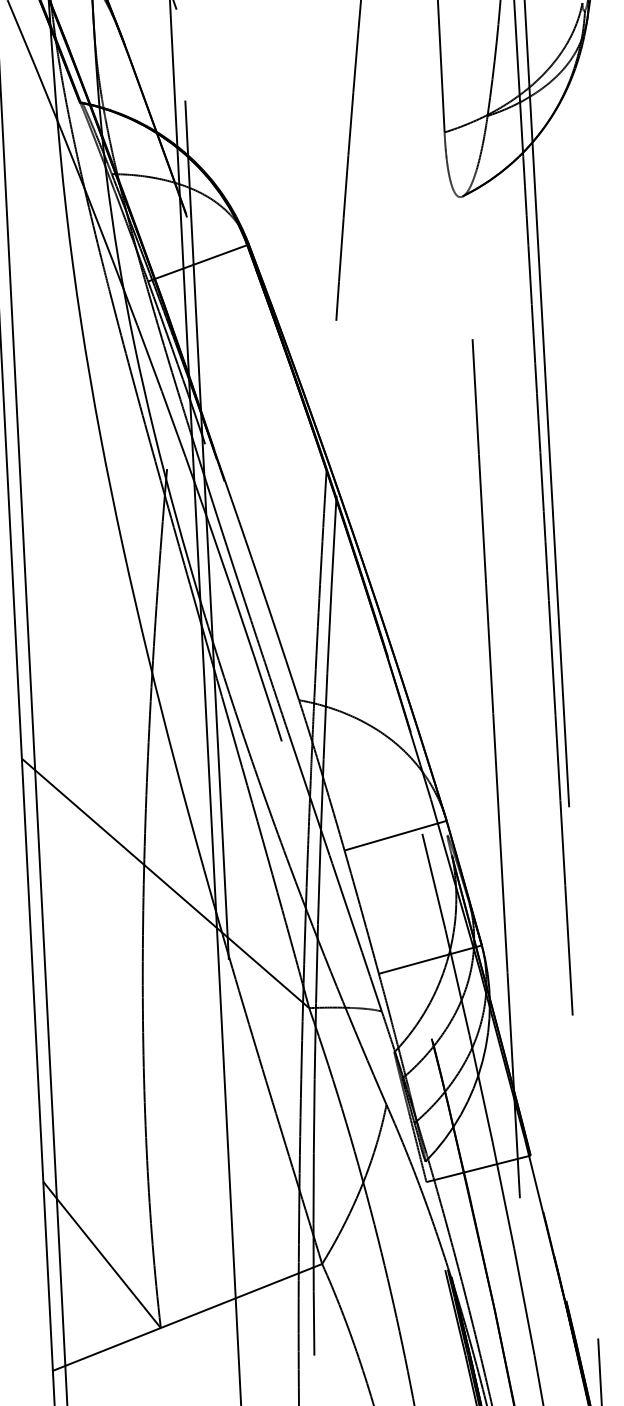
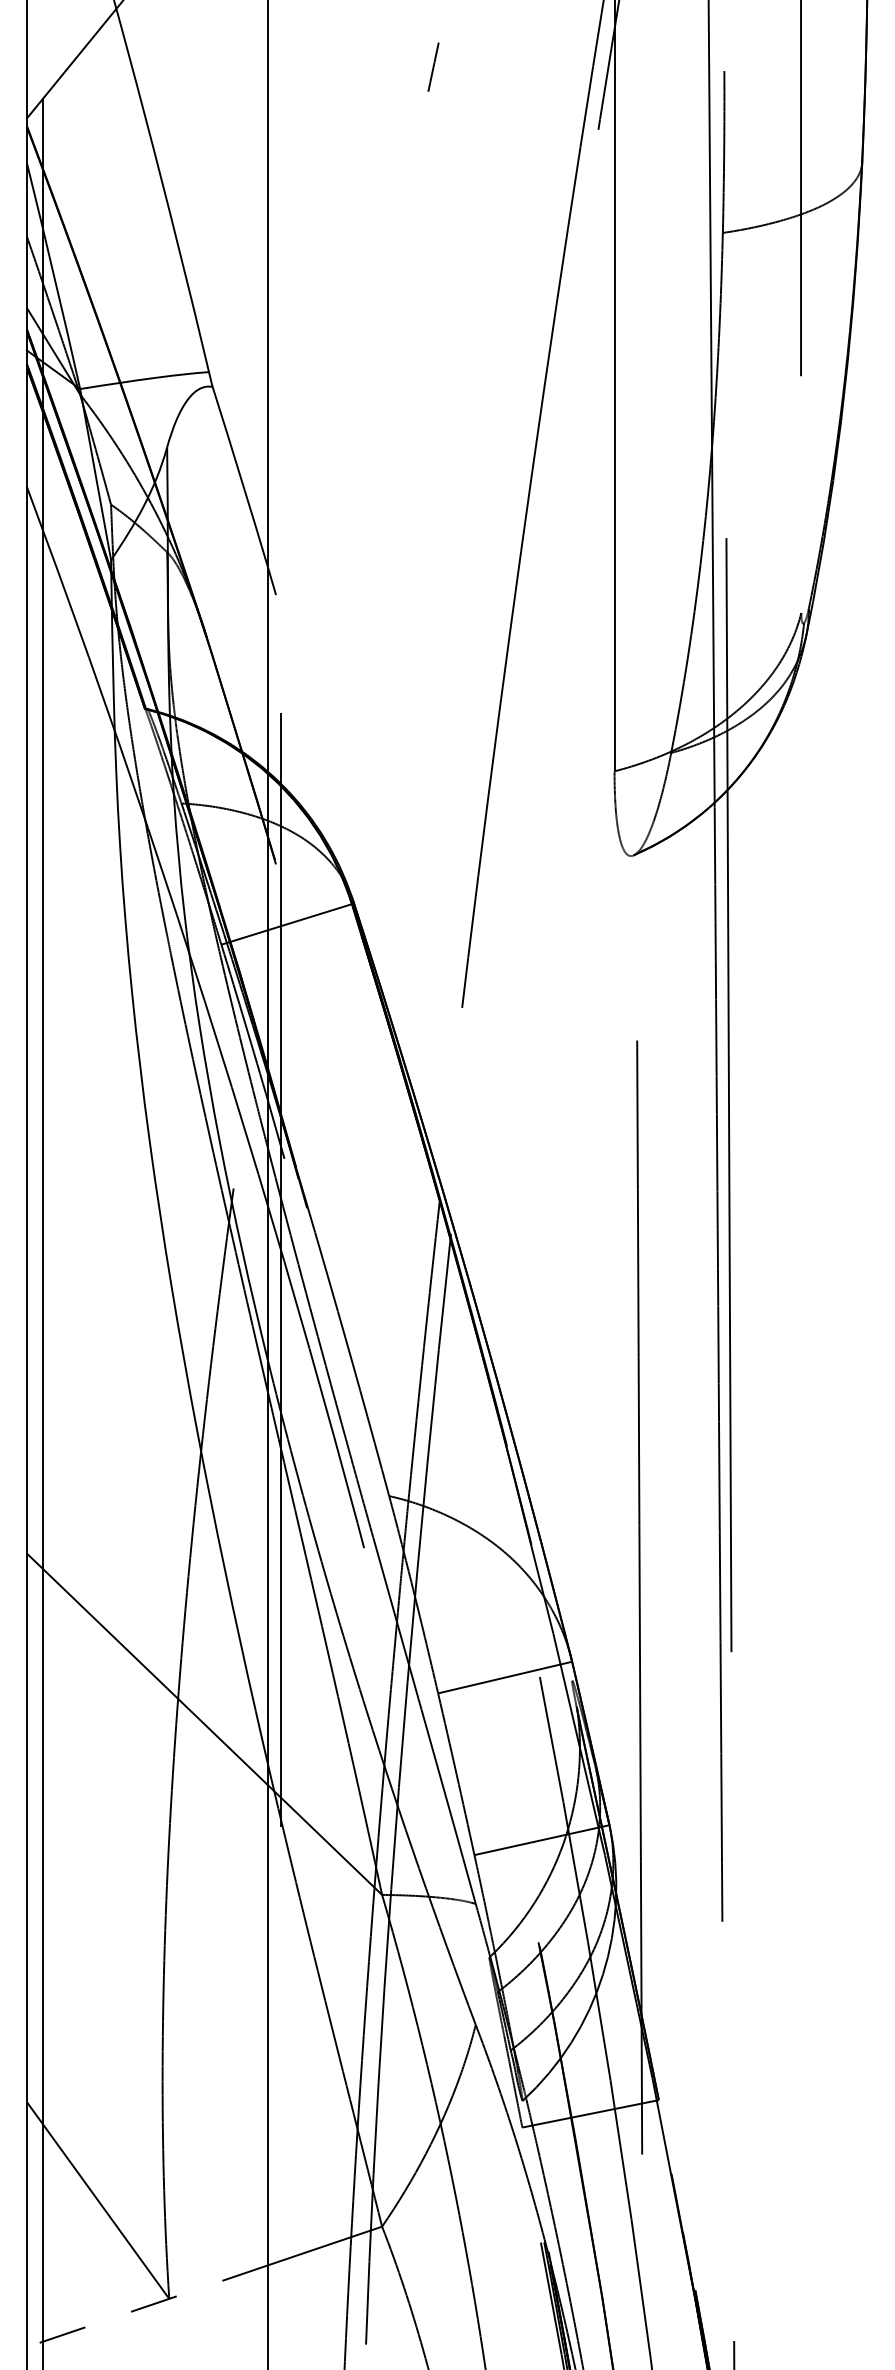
line: (144, 1334) -> (147, 2306), solid -> dashed

